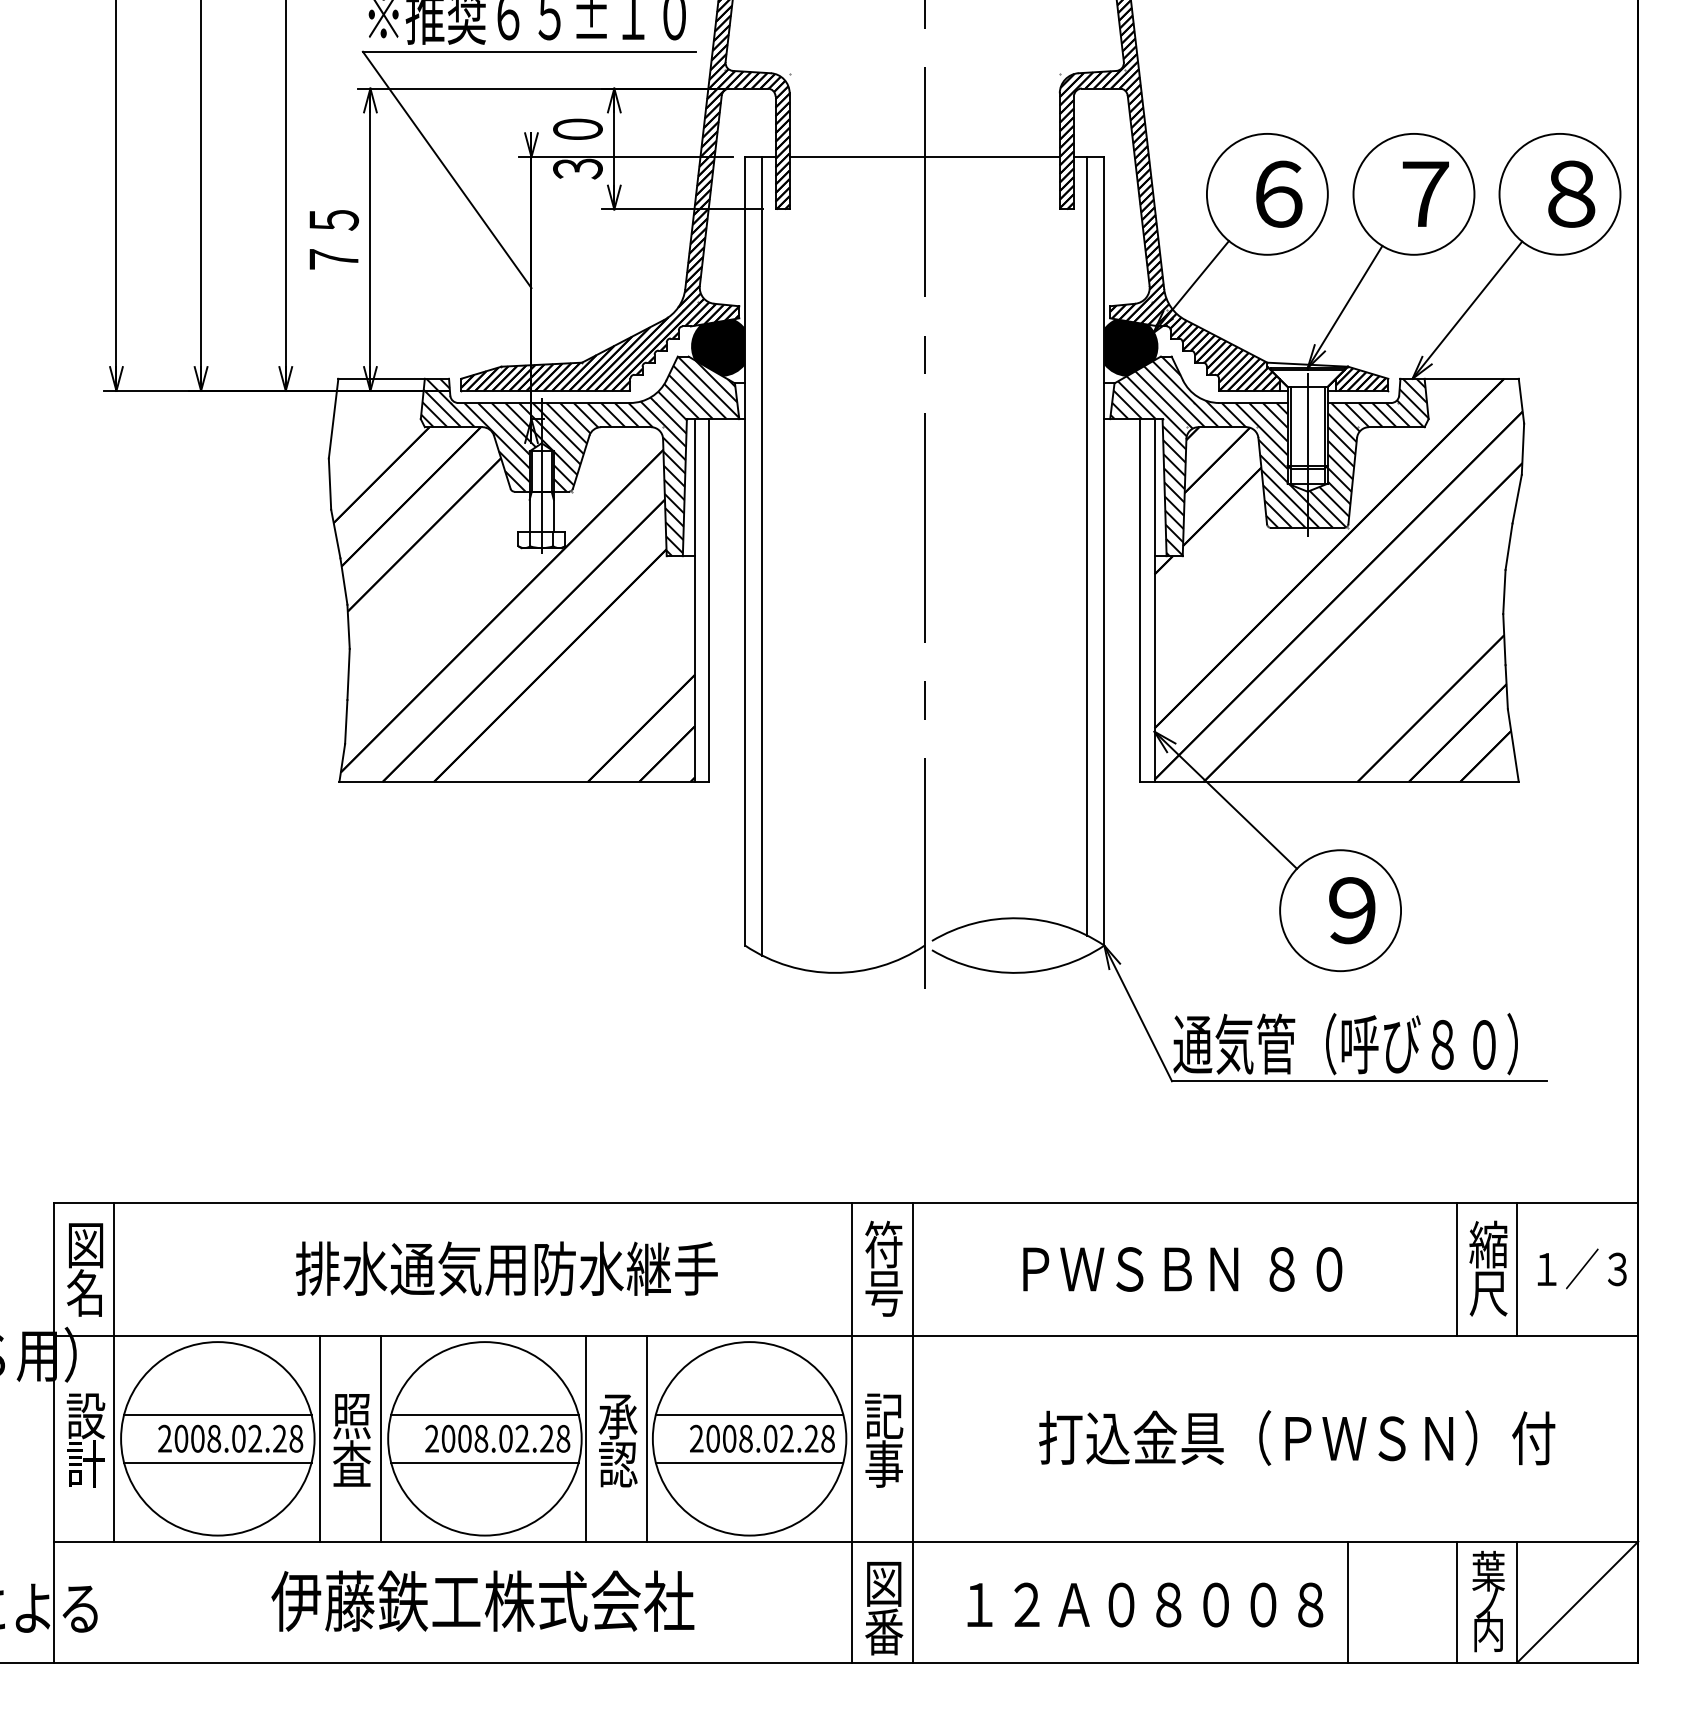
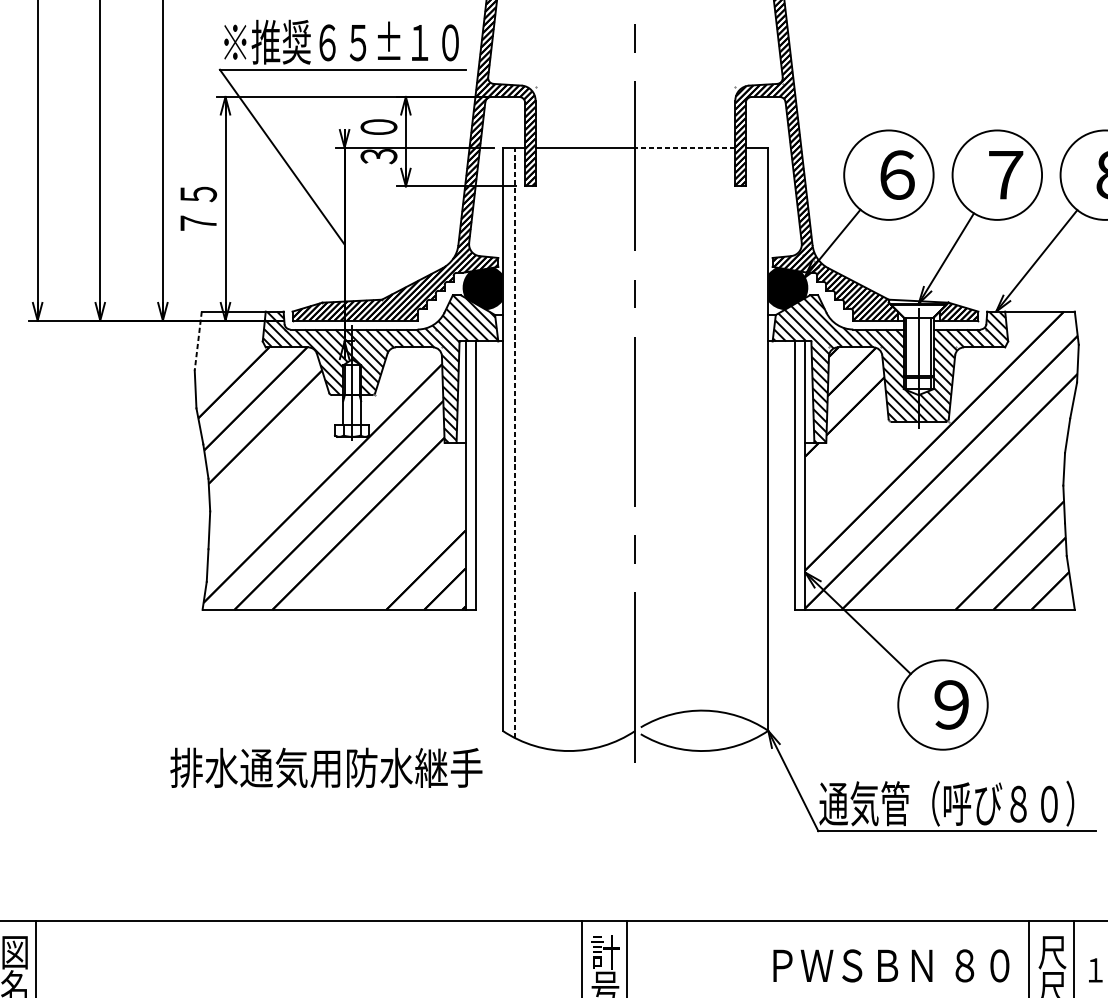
line: (992, 157) -> (685, 147), solid -> dashed
line: (333, 419) -> (198, 341), solid -> dashed
line: (1087, 546) -> (755, 435), removed
line: (762, 555) -> (515, 442), solid -> dashed
text: (884, 1244) -> (605, 951), 符 -> 計
text: (1488, 1244) -> (1052, 951), 縮 -> 尺
text: (506, 1268) -> (326, 767), moved
text: (1182, 1269) -> (891, 965), moved

